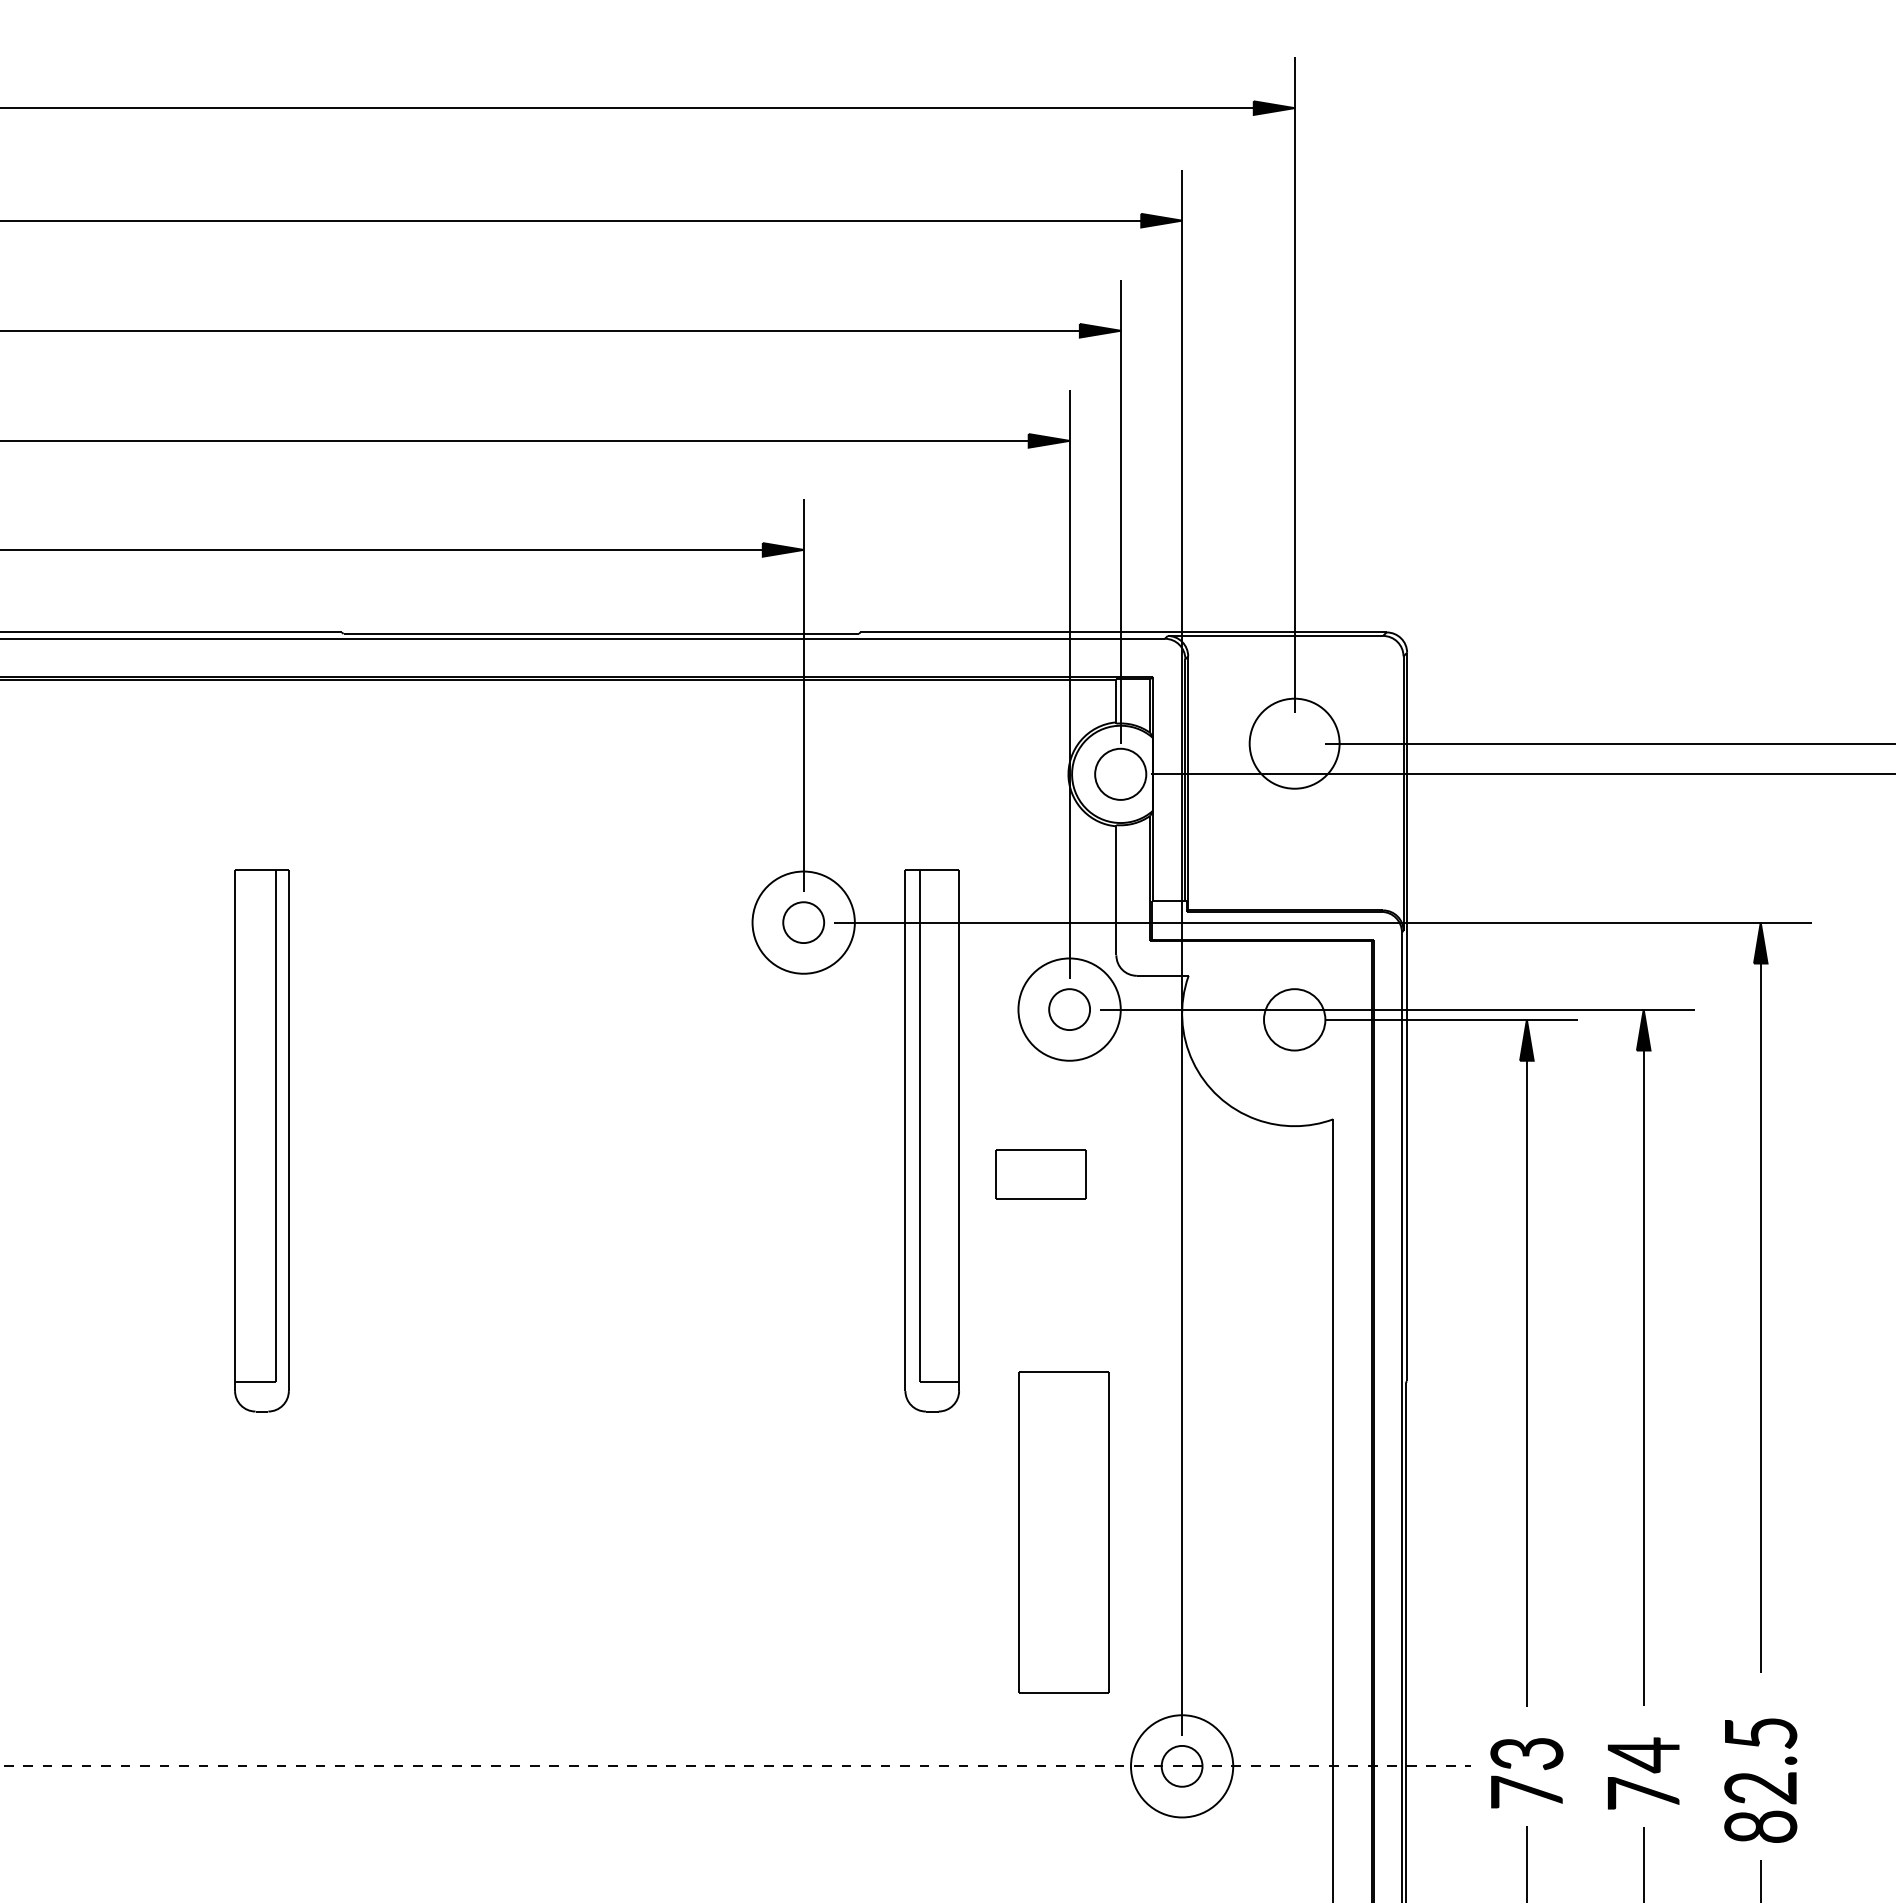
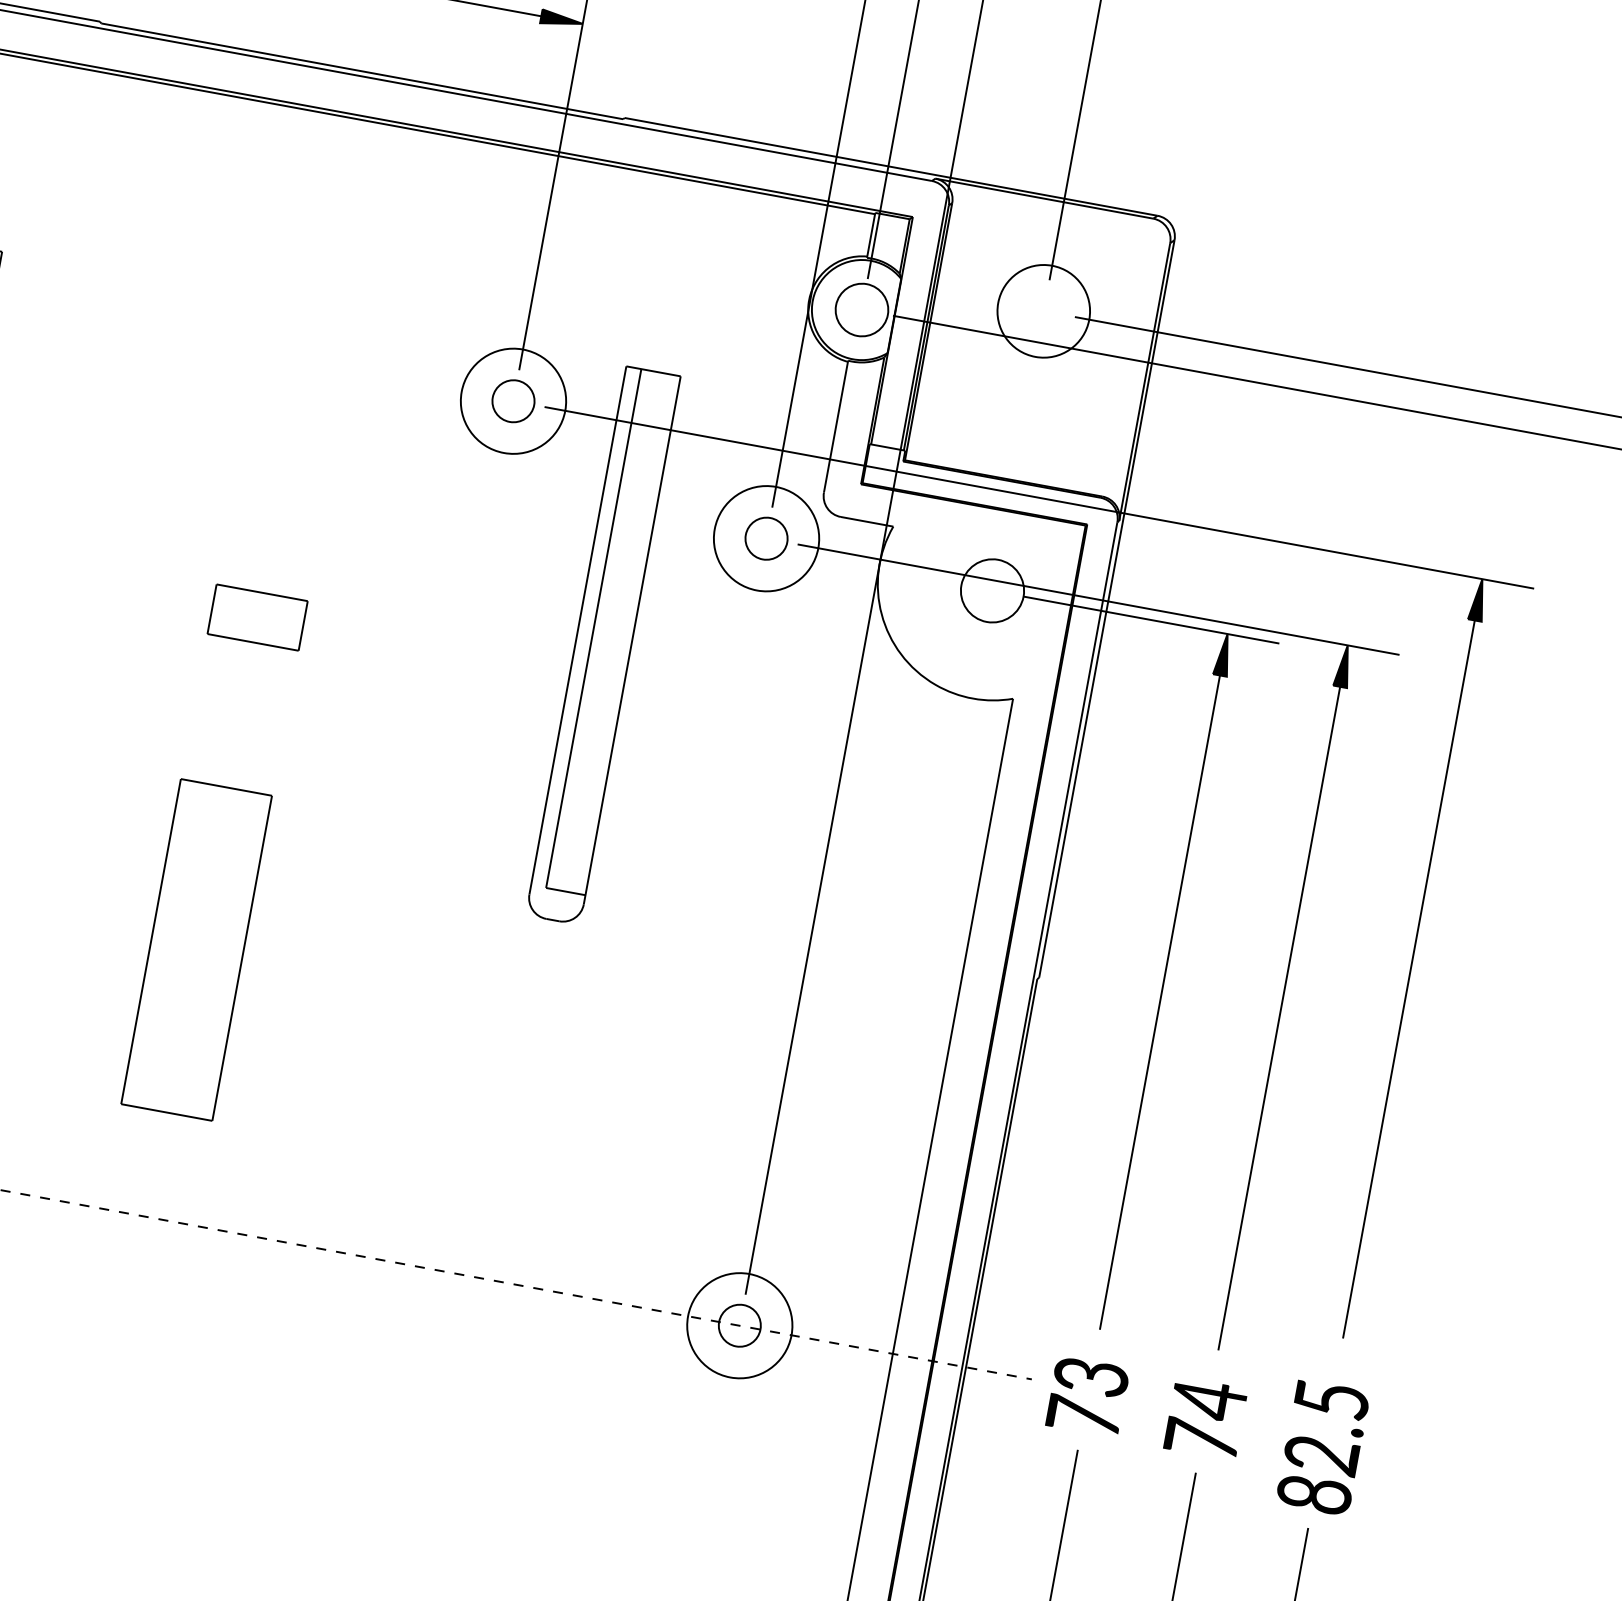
part: (1040, 1174) -> (256, 617), moved
part: (1063, 1532) -> (195, 949), moved

